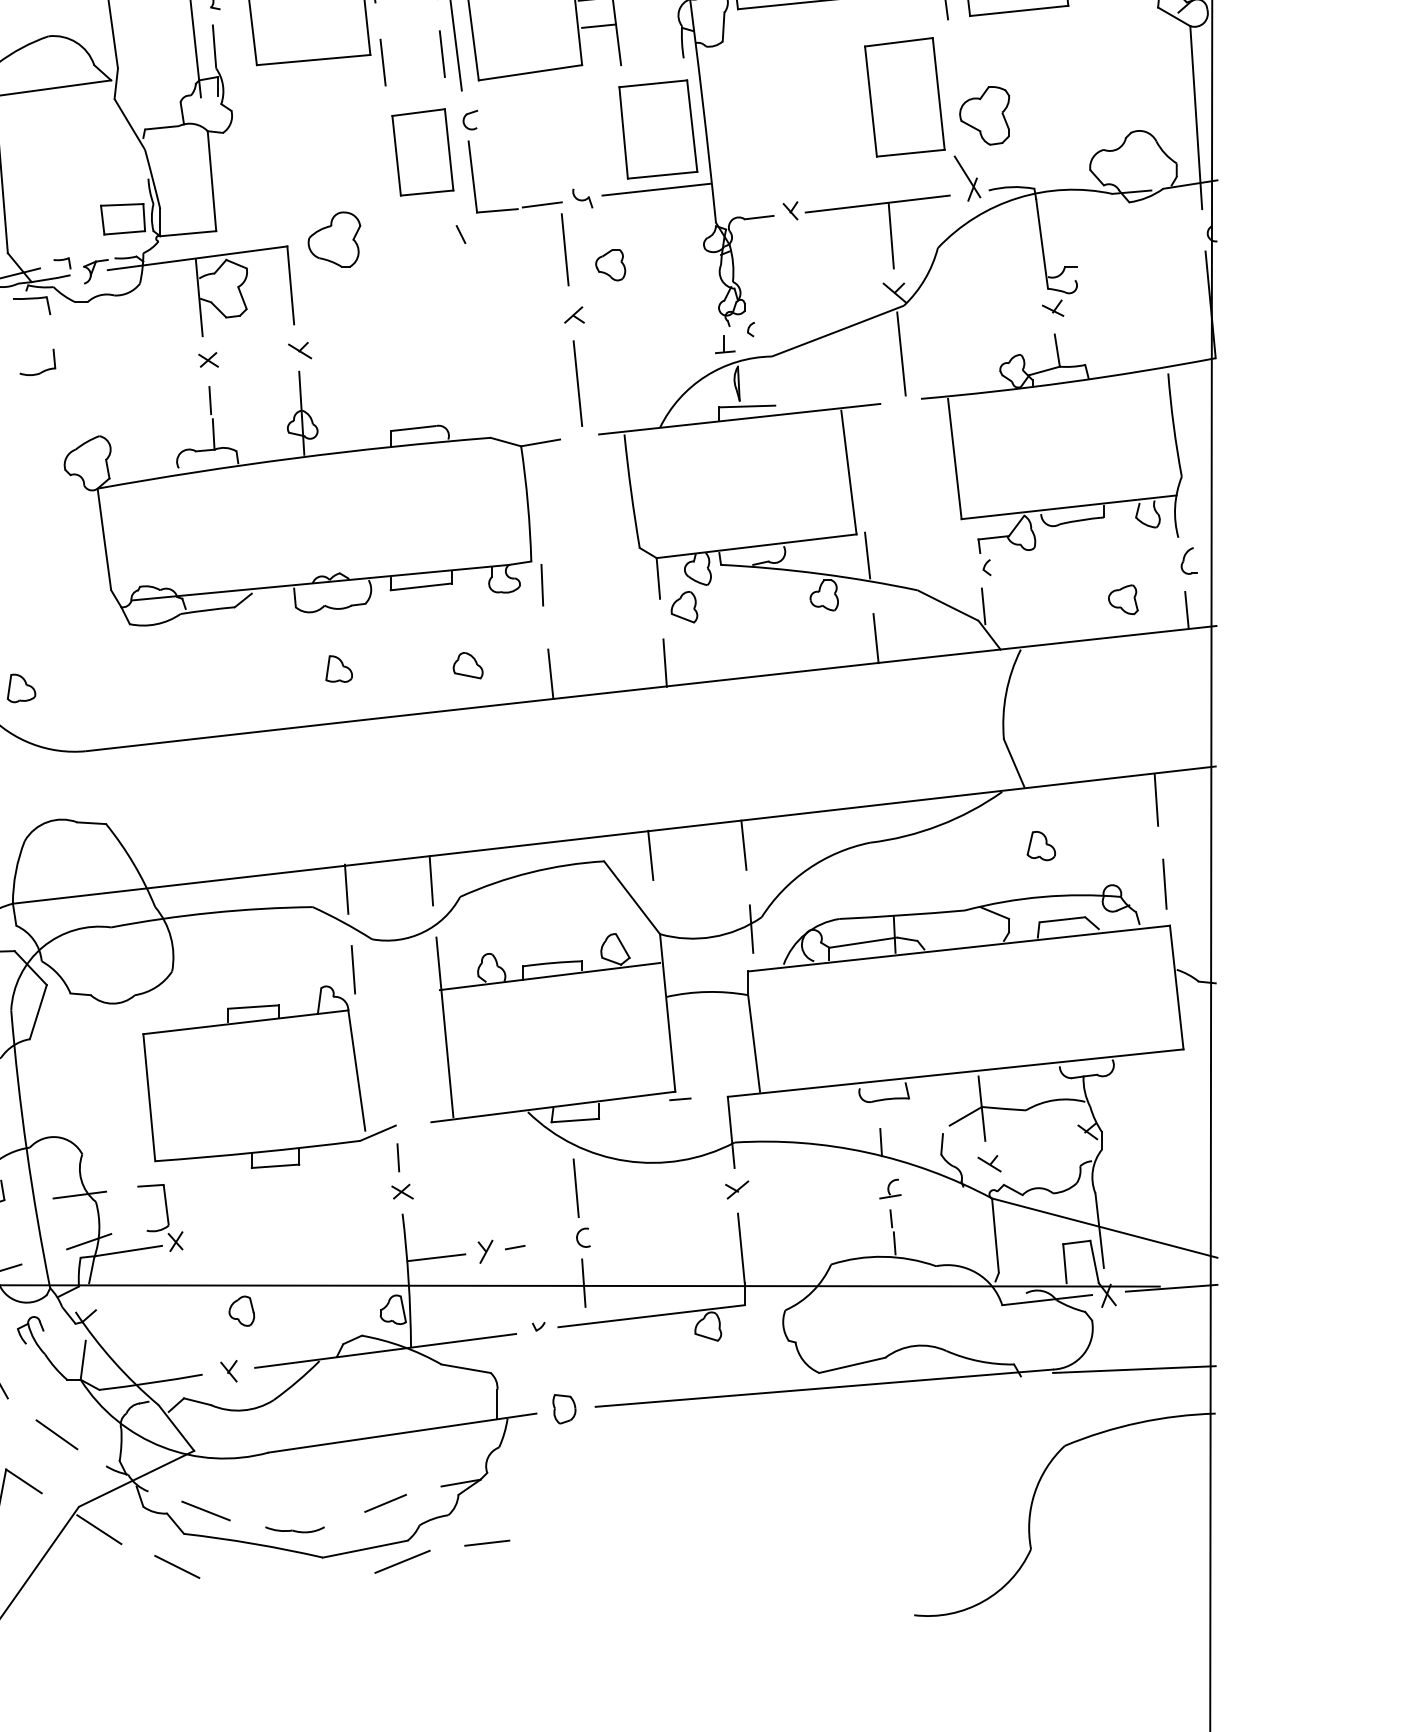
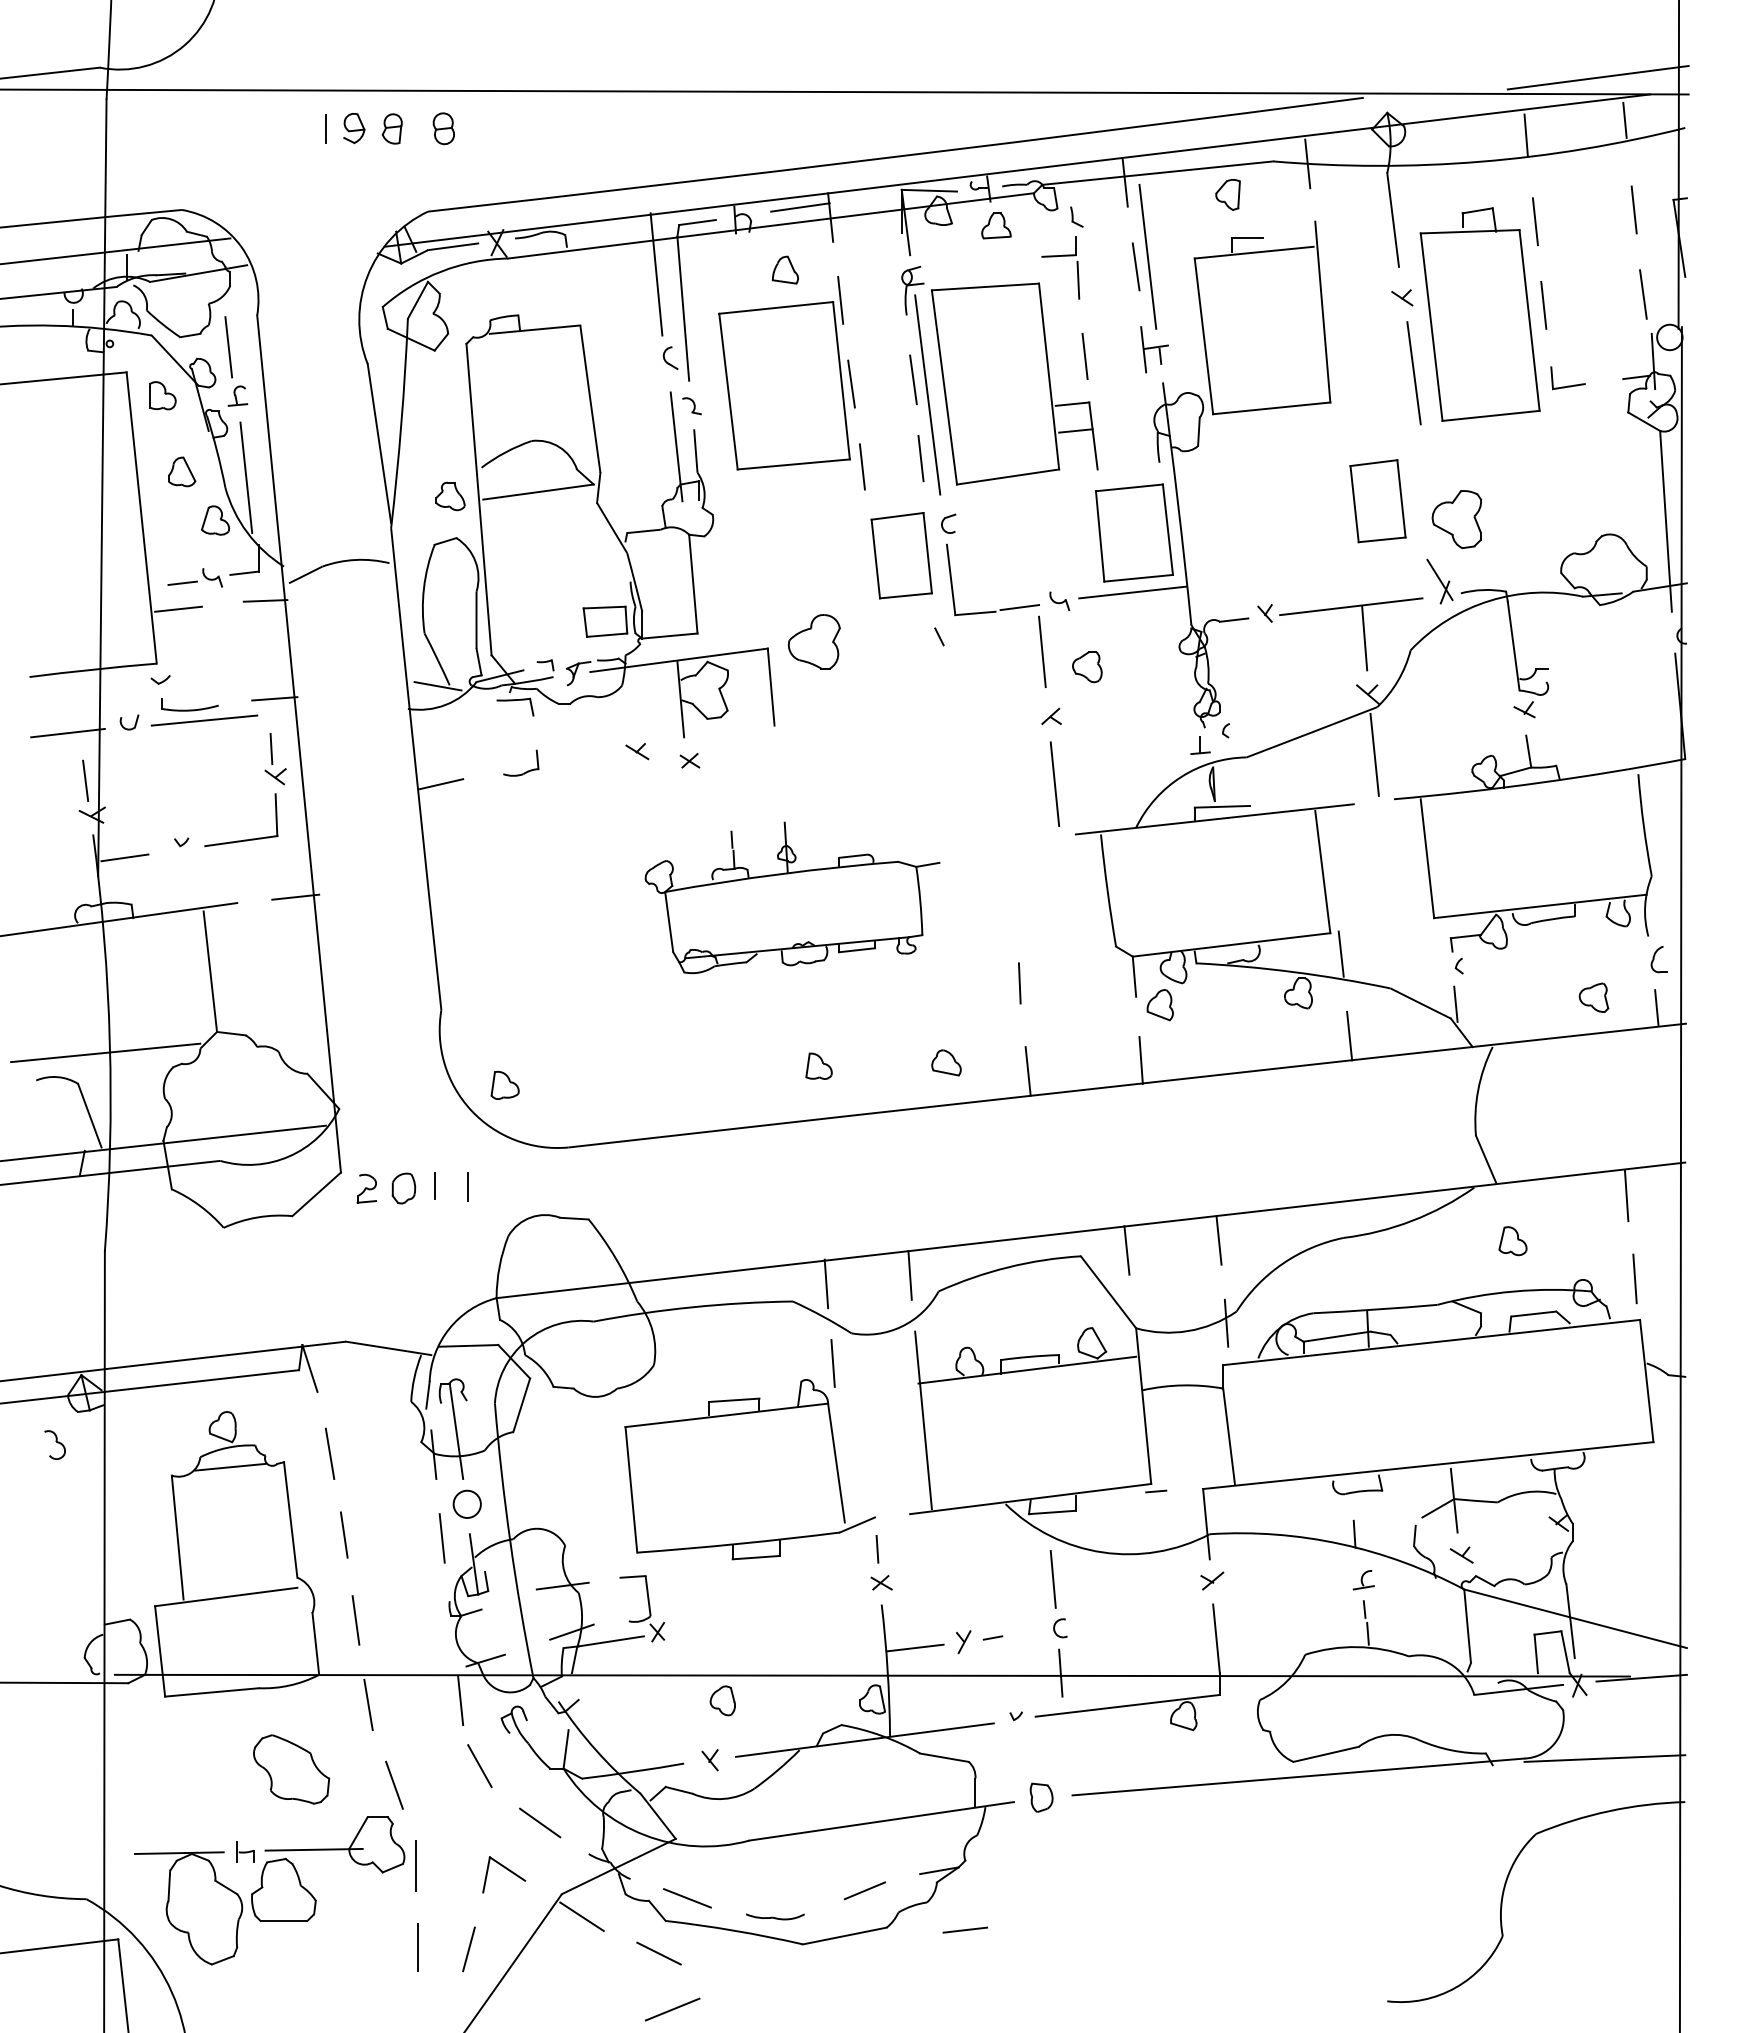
part: (904, 96) -> (1377, 500), size x0.7
part: (300, 350) -> (637, 751), moved
part: (312, 498) -> (792, 897), size x0.6
line: (402, 1561) -> (672, 2009), moved

